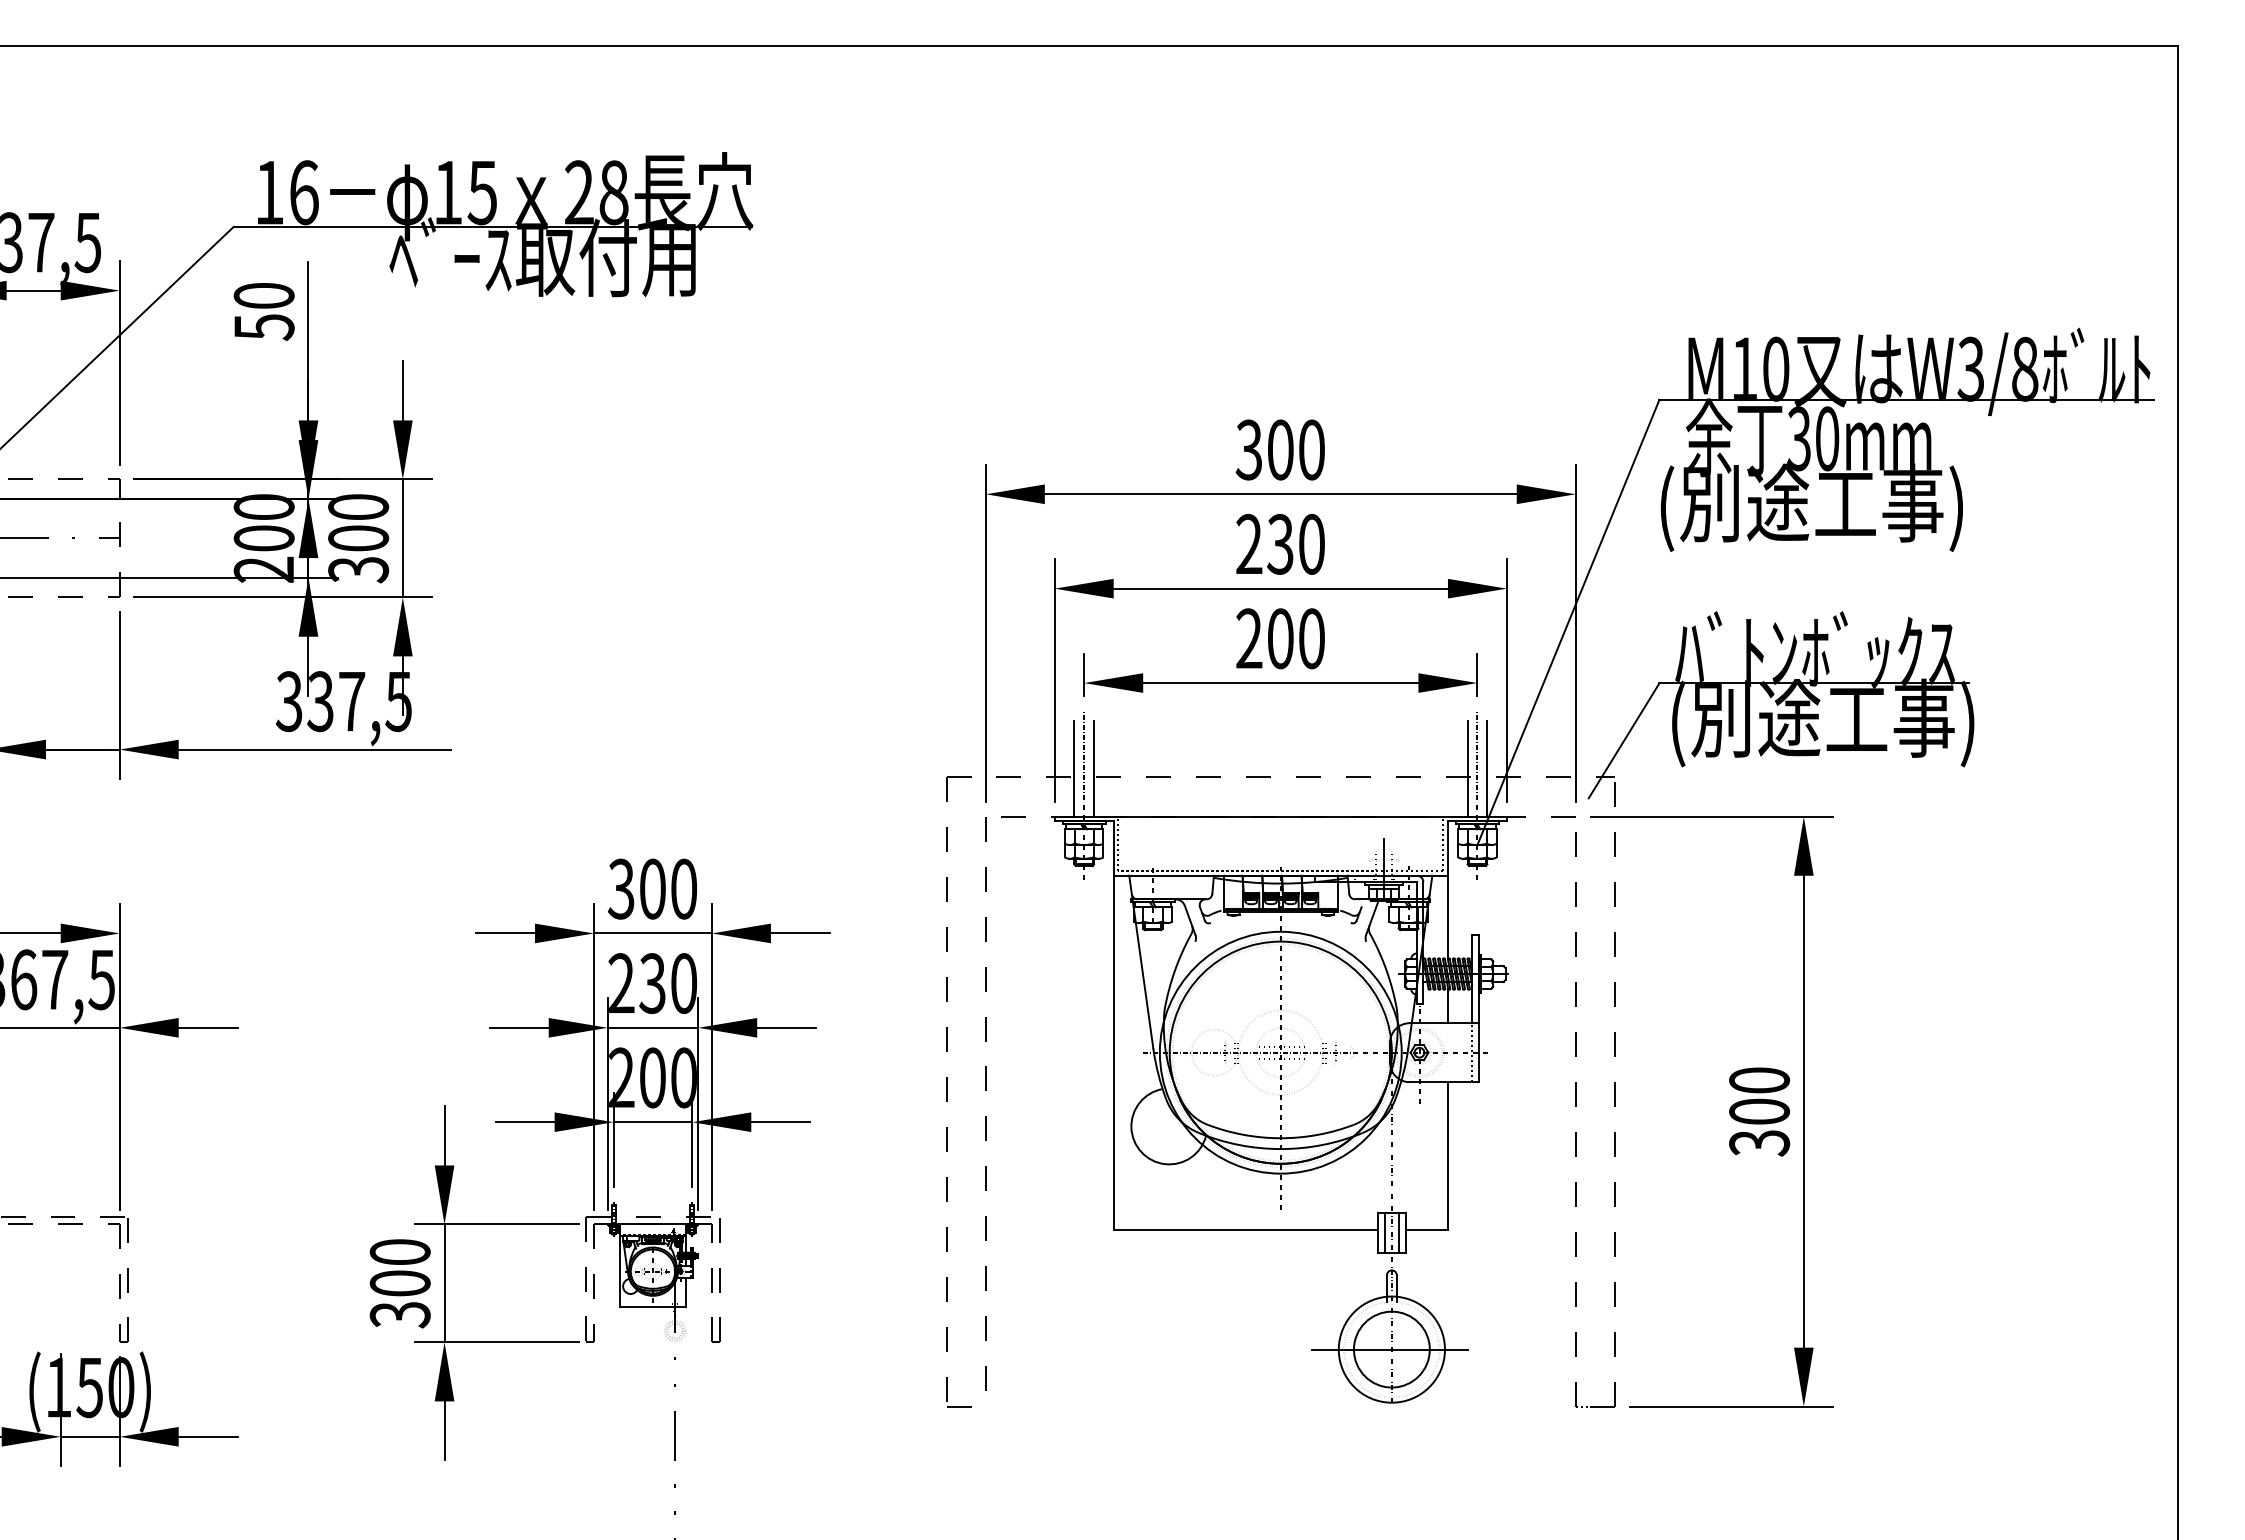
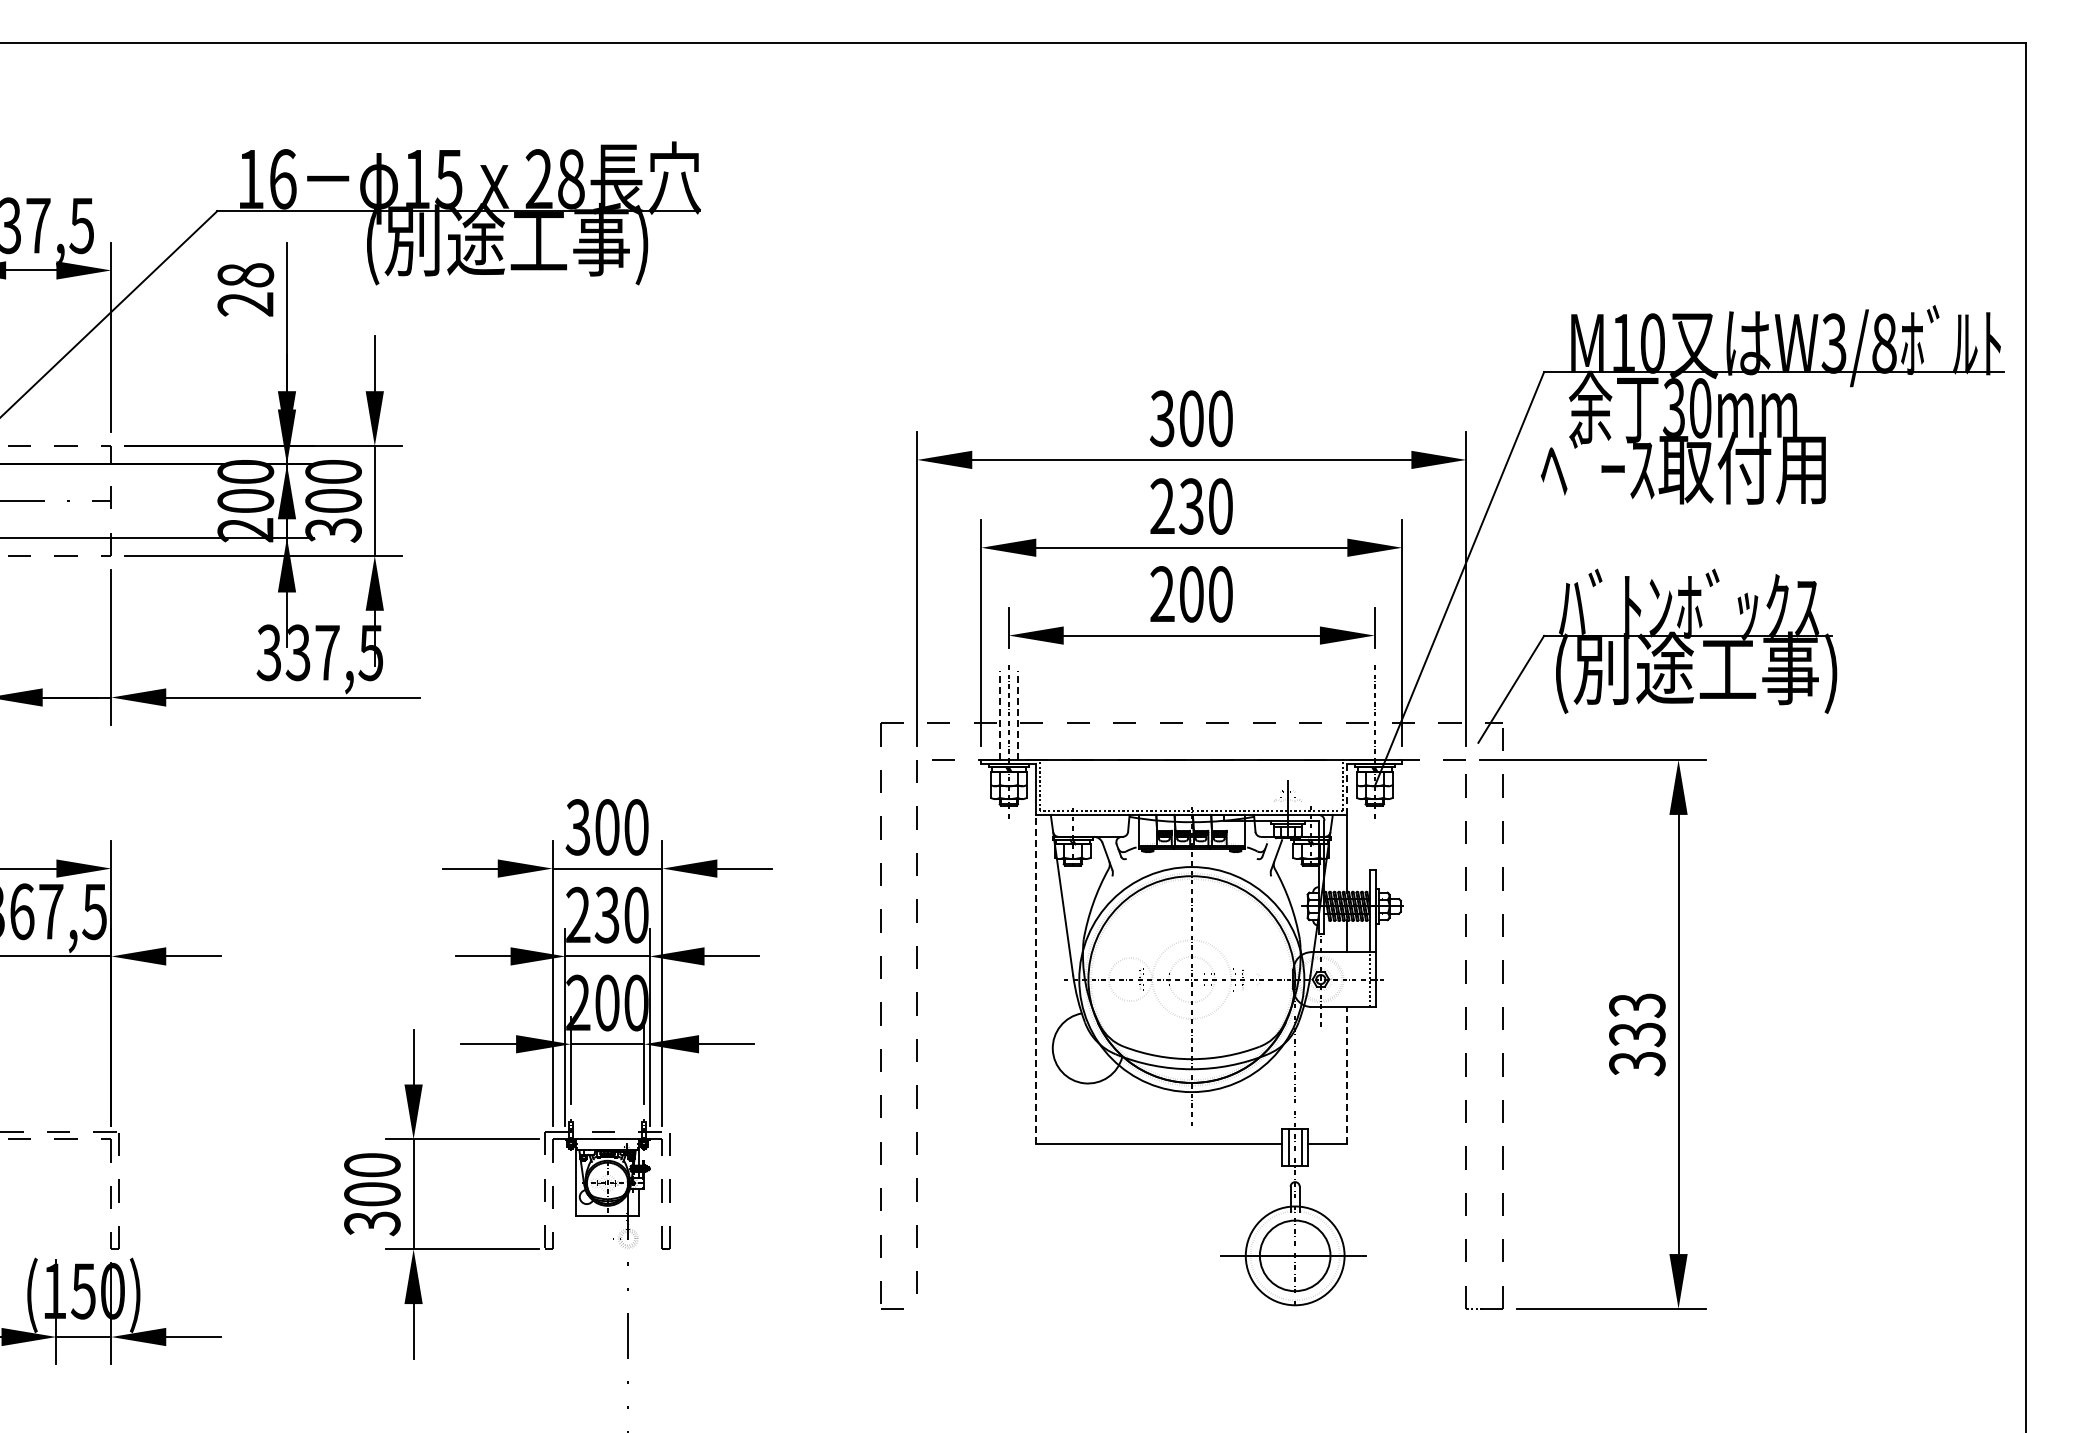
text: (543, 261) -> (505, 243), ﾍﾞｰｽ取付用 -> (別途工事)
text: (263, 312) -> (245, 290), 50 -> 28
text: (1809, 506) -> (1683, 471), (別途工事) -> ﾍﾞｰｽ取付用
line: (1074, 768) -> (999, 715), solid -> dashed
line: (1093, 768) -> (1017, 715), solid -> dashed
line: (1467, 768) -> (1365, 715), removed
line: (1486, 768) -> (1383, 715), removed
line: (1448, 848) -> (1347, 789), solid -> dashed
line: (1113, 1052) -> (1036, 979), solid -> dashed
text: (1759, 1096) -> (1637, 1020), 300 -> 333
line: (1448, 1155) -> (1347, 1075), solid -> dashed

